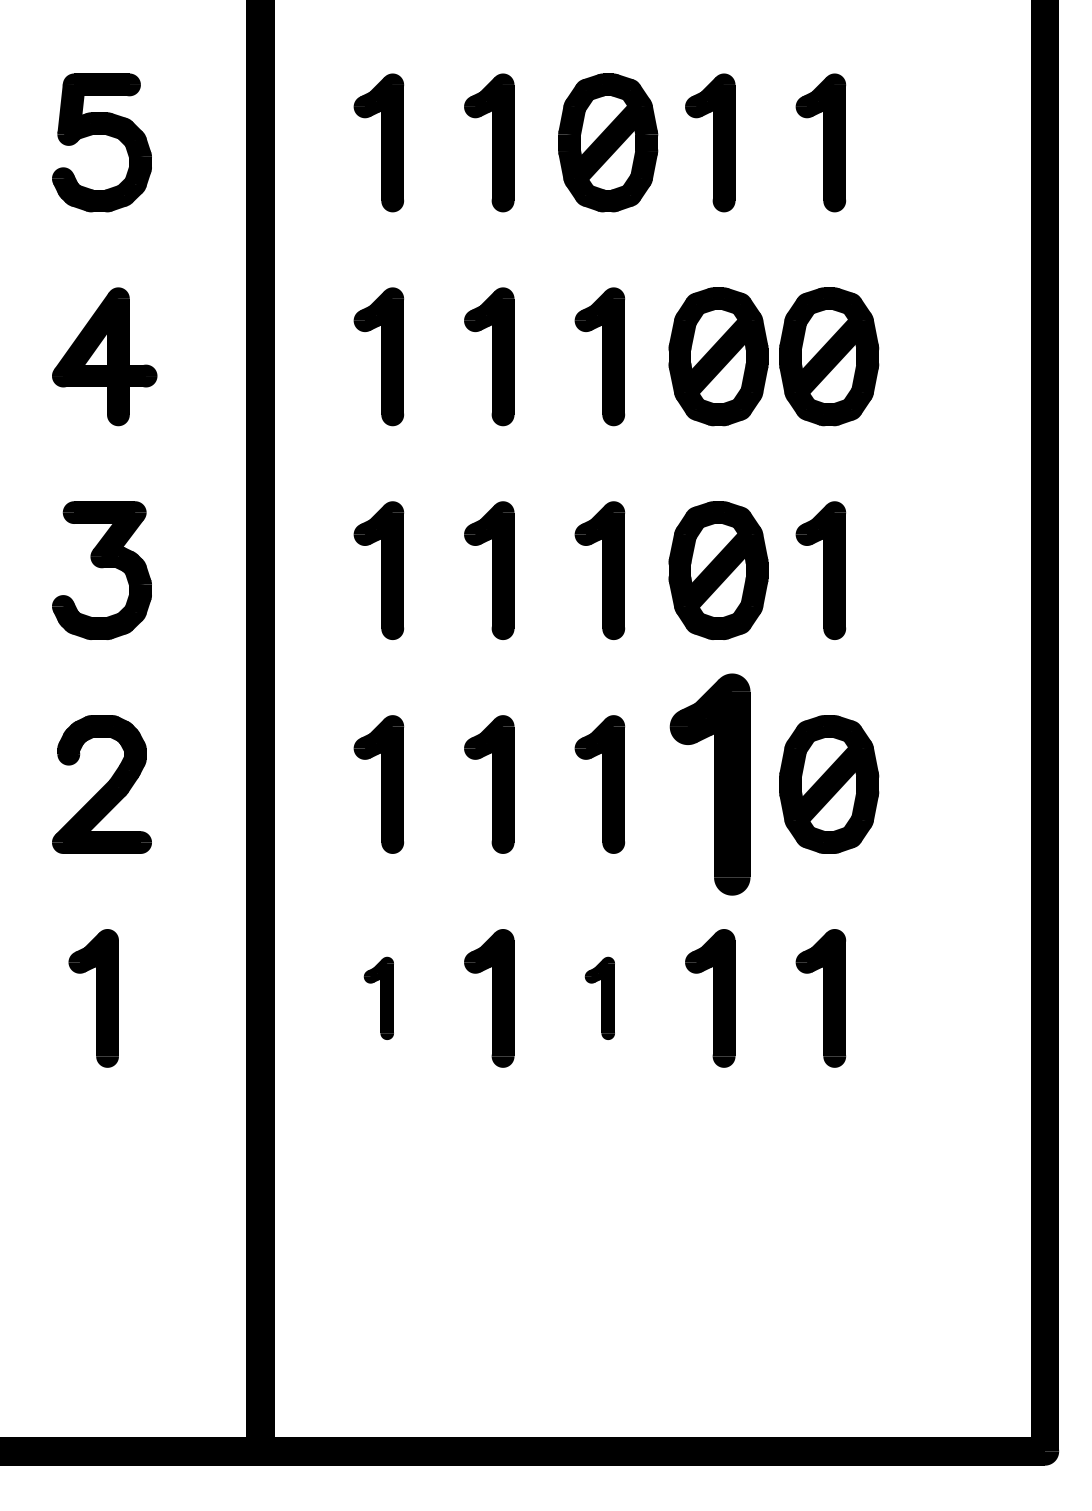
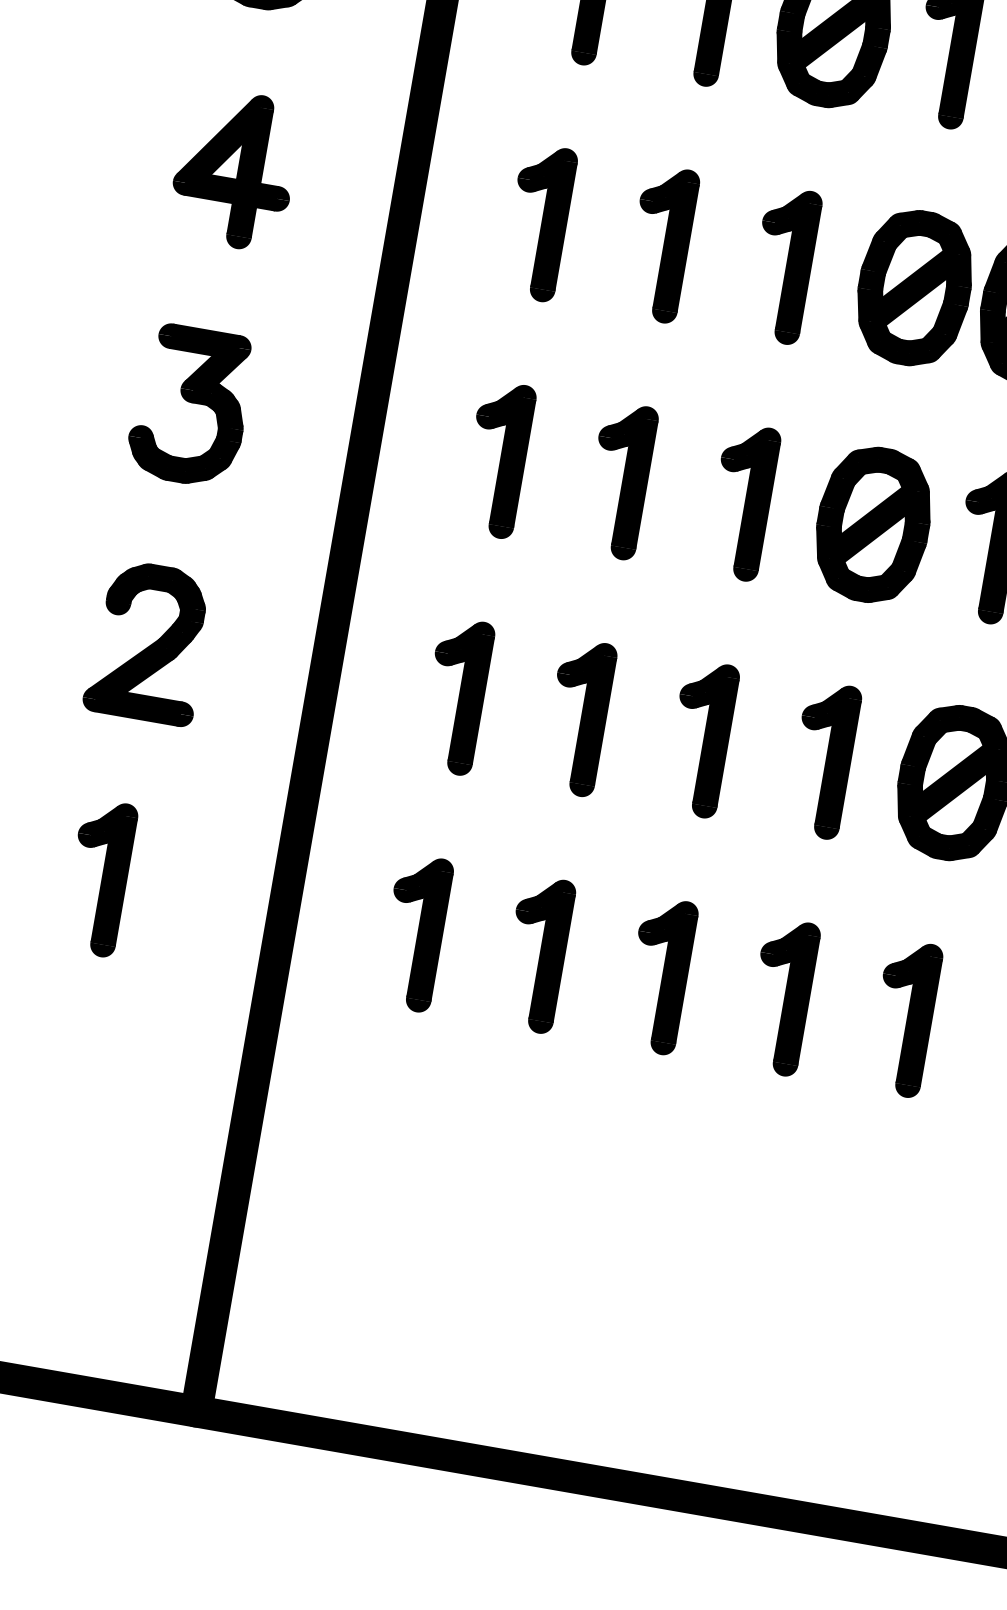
part: (710, 784) -> (823, 760), size x0.62
part: (378, 998) -> (414, 932), size x1.67
part: (599, 998) -> (658, 975), size x1.67

